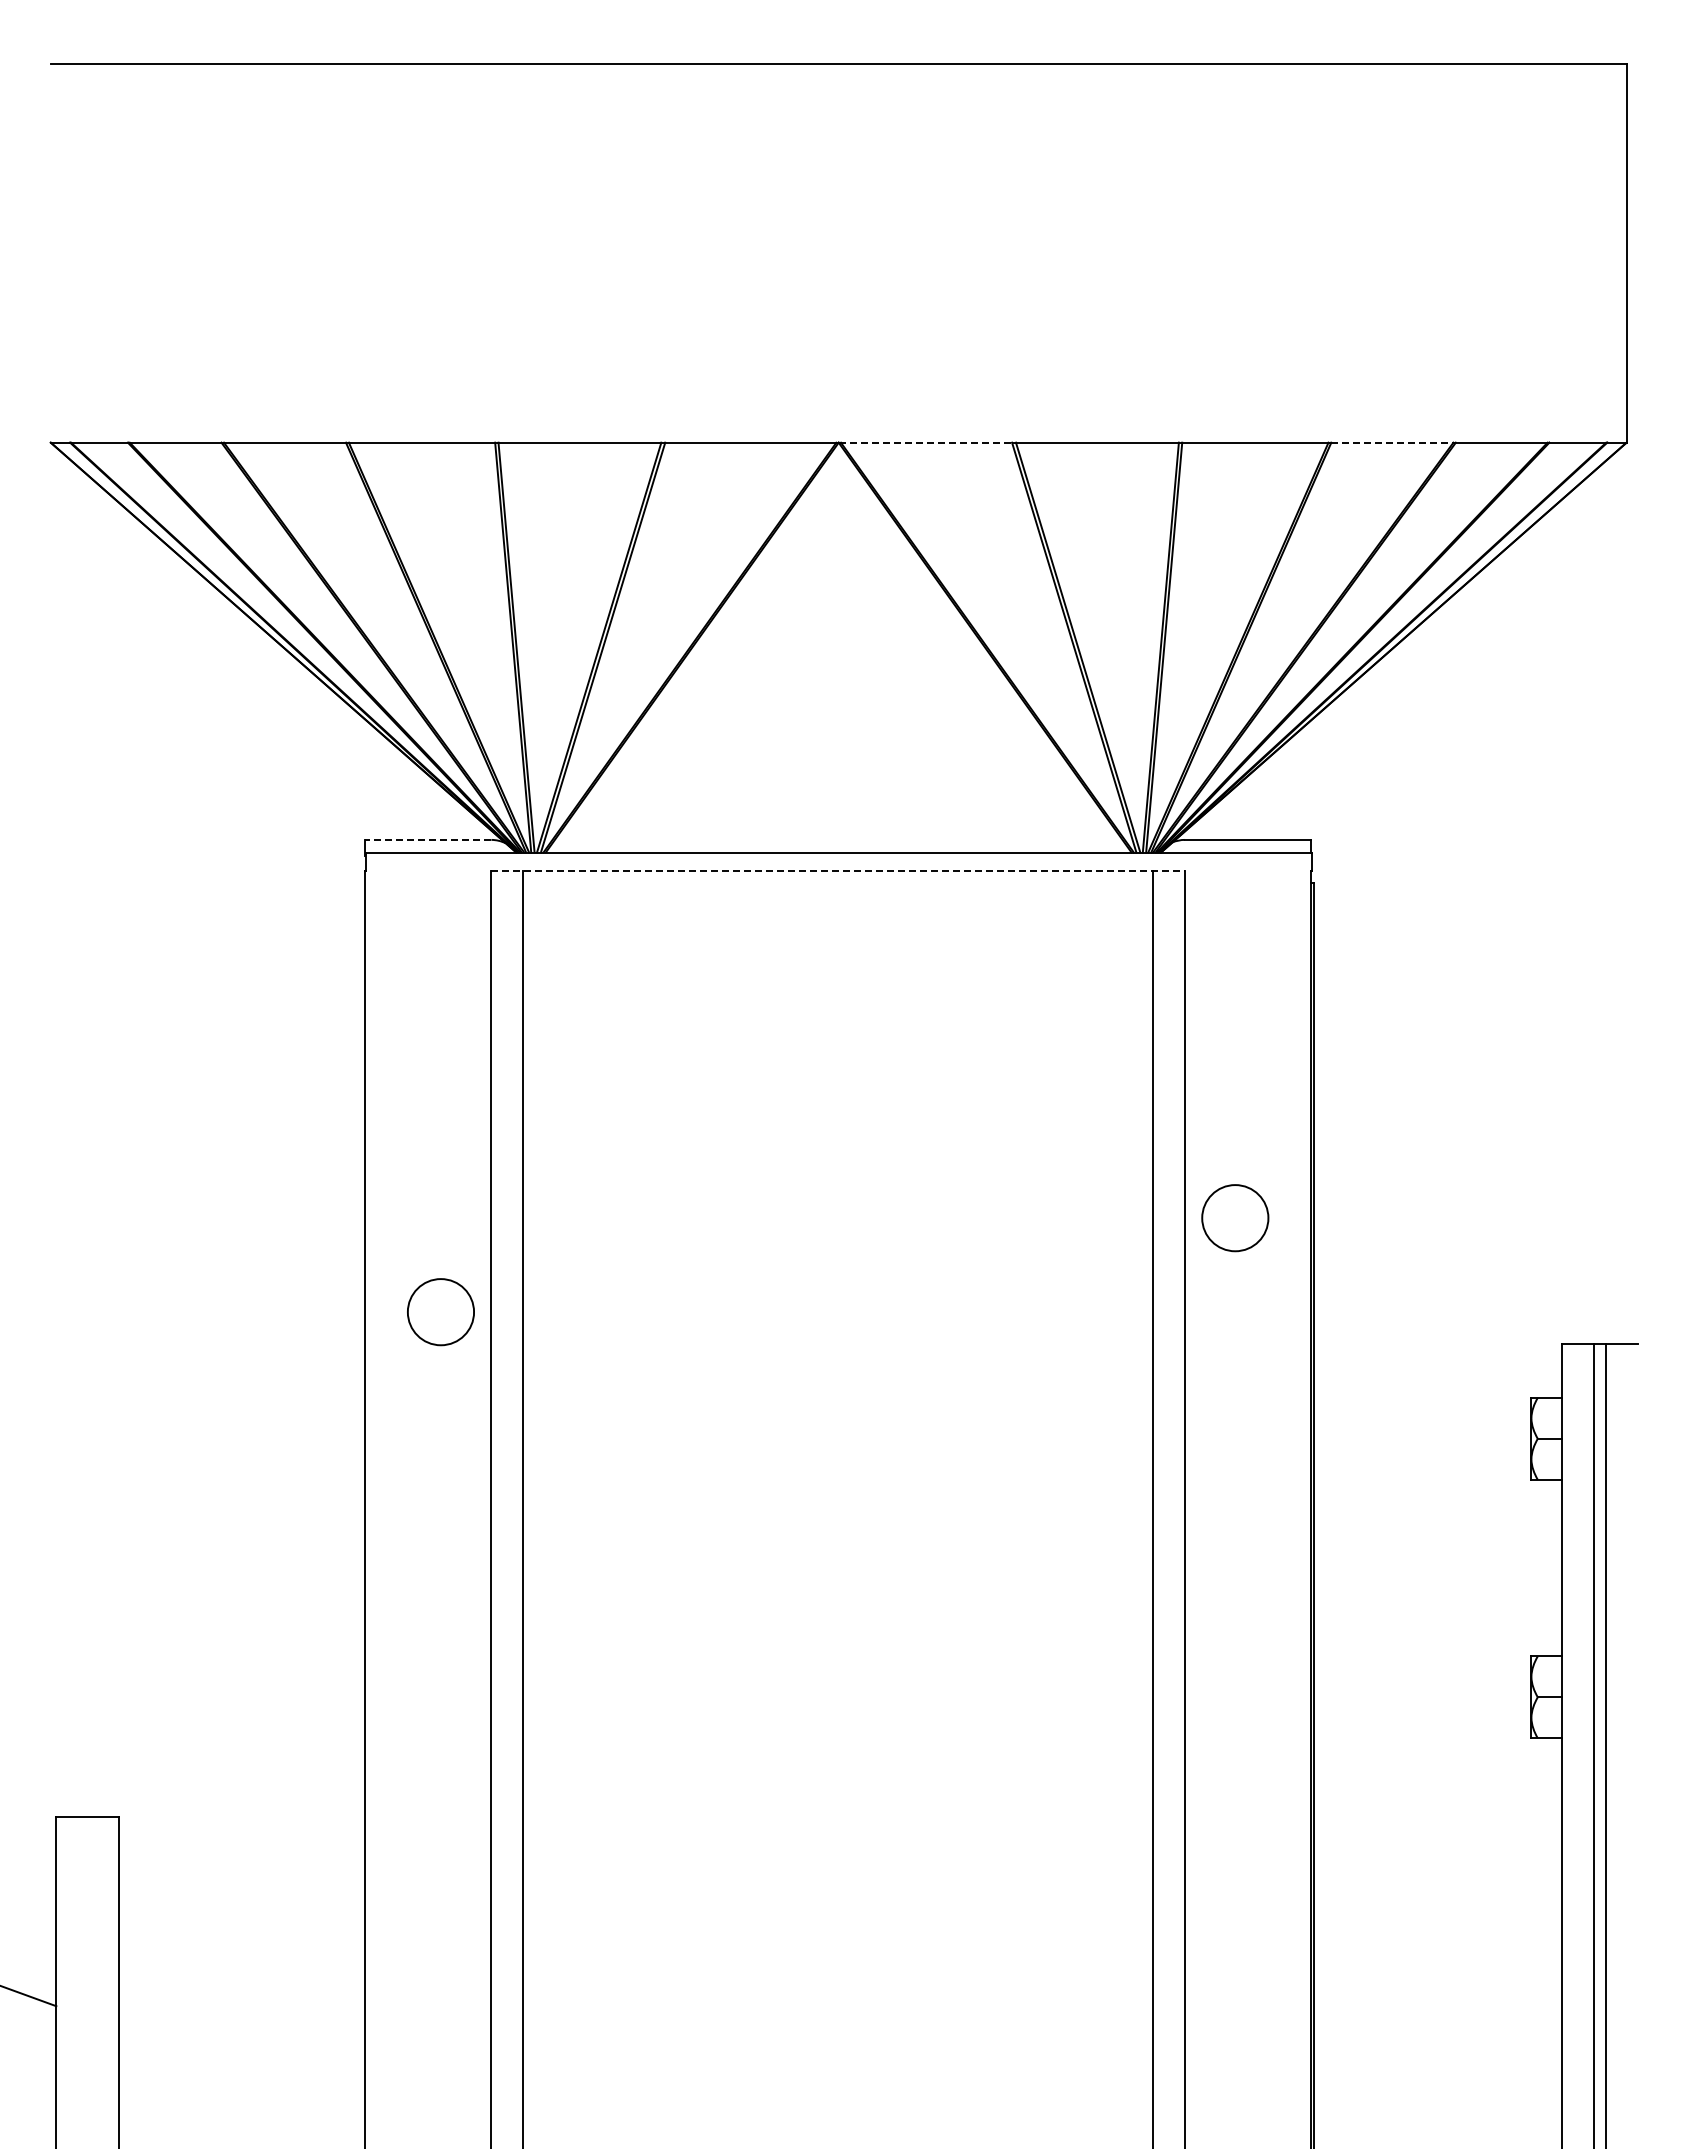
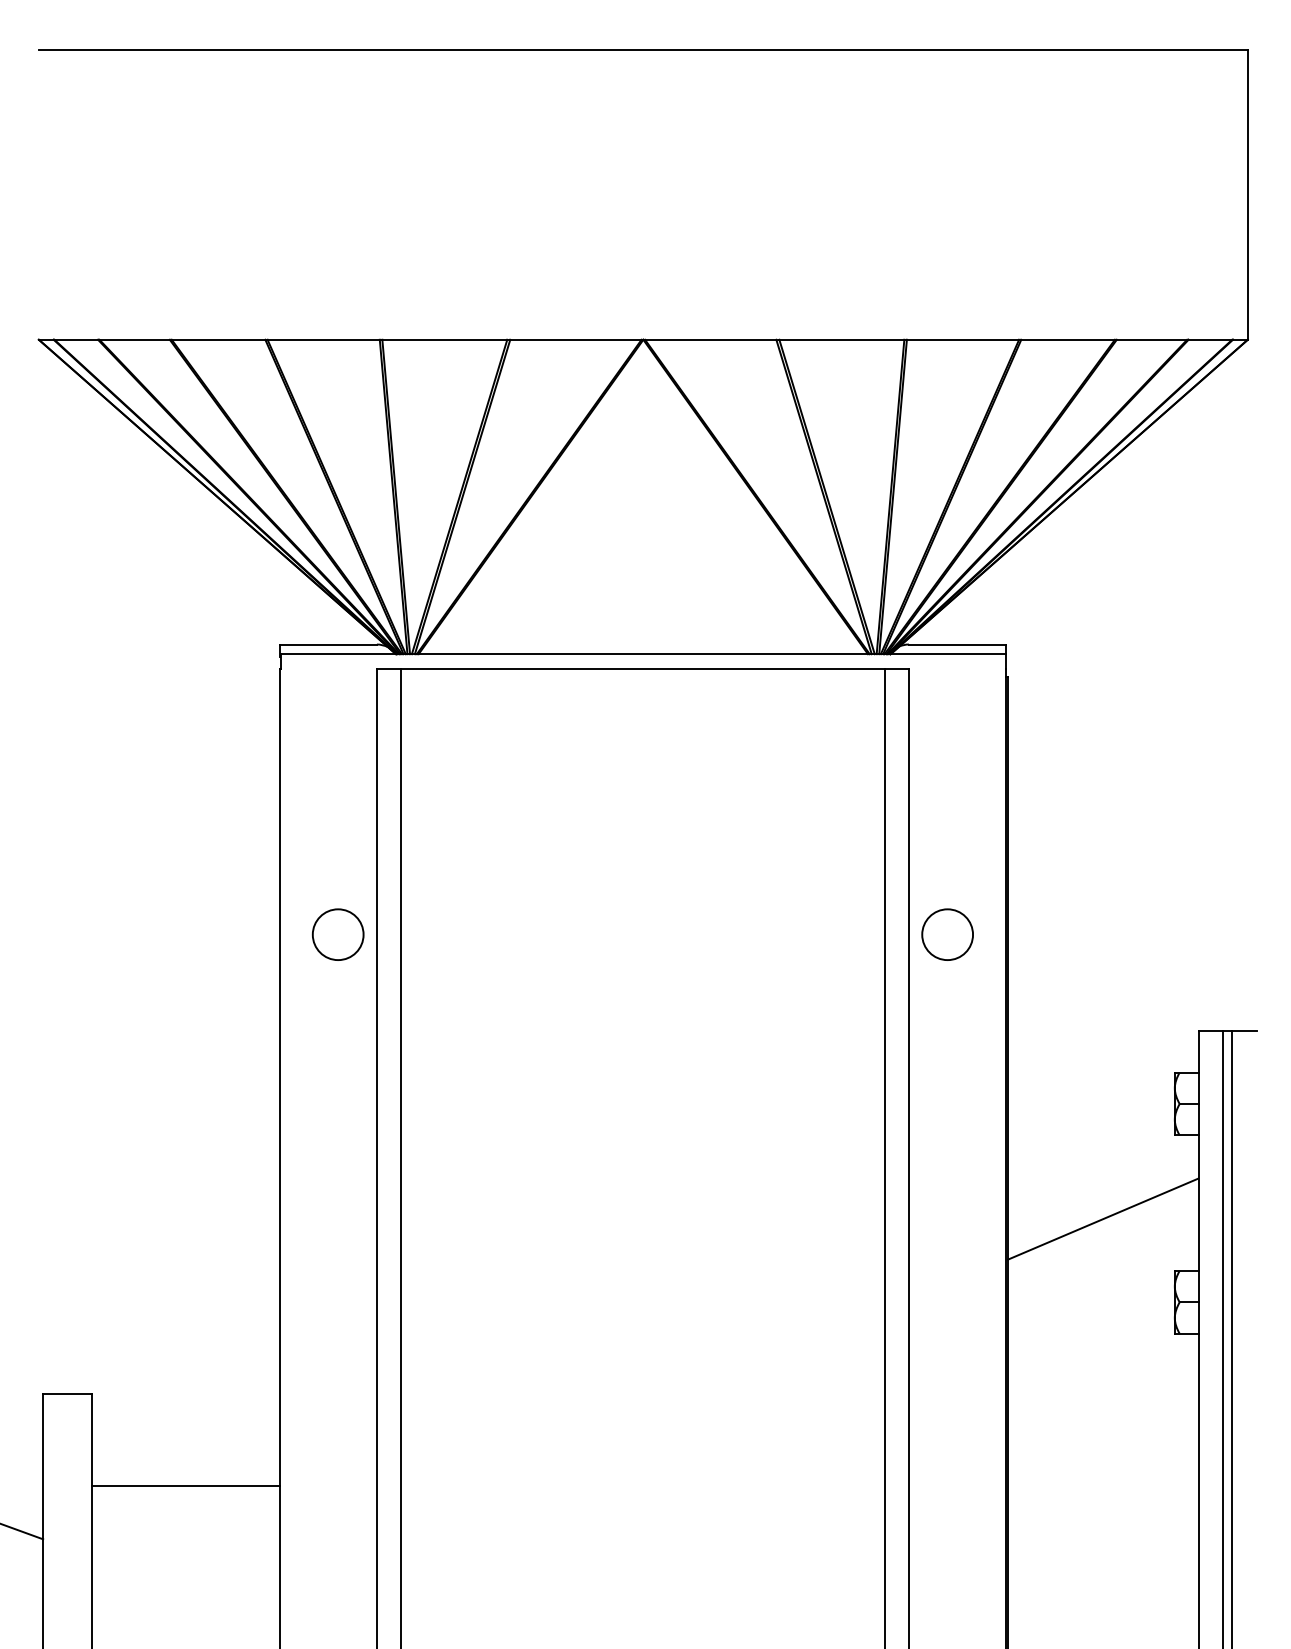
line: (925, 442) -> (709, 339), dashed -> solid
line: (1393, 442) -> (1068, 339), dashed -> solid
line: (427, 839) -> (327, 644), dashed -> solid
line: (838, 871) -> (643, 668), dashed -> solid
circle: (440, 1312) -> (337, 934), moved
line: (1438, 1588) -> (1103, 1218), added
line: (242, 1937) -> (185, 1486), added

